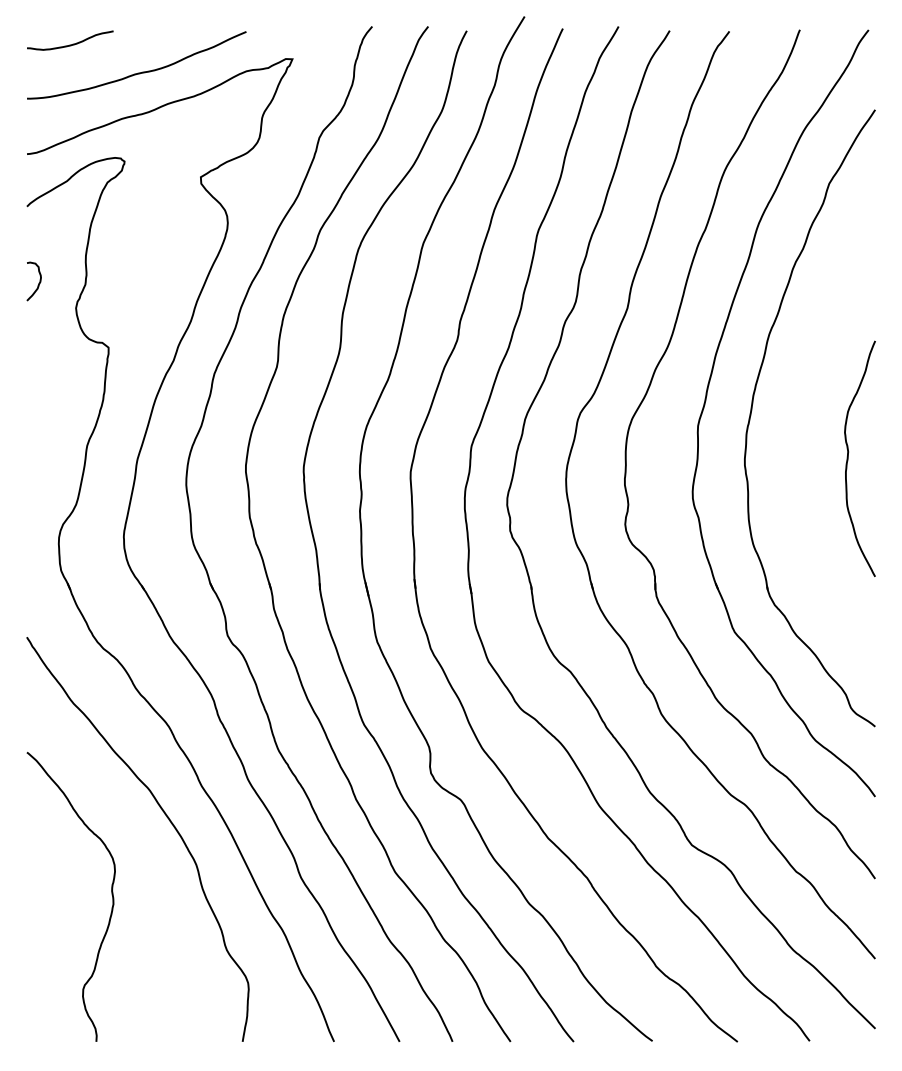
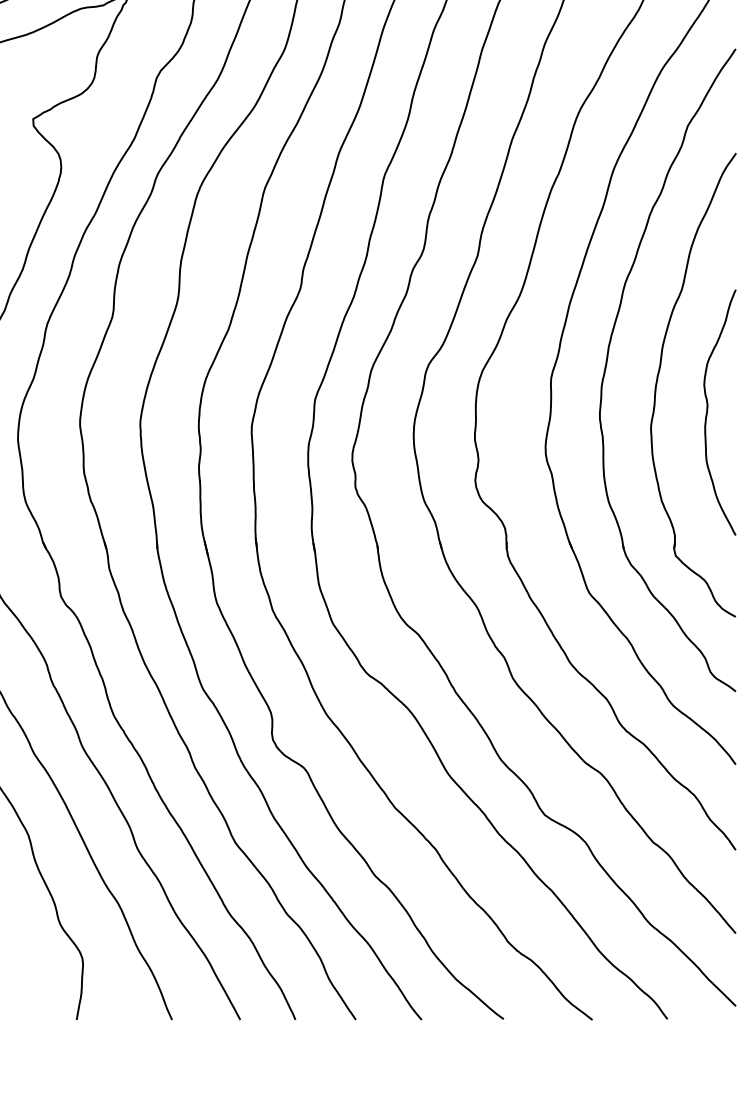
part: (801, 424) -> (658, 376), added

